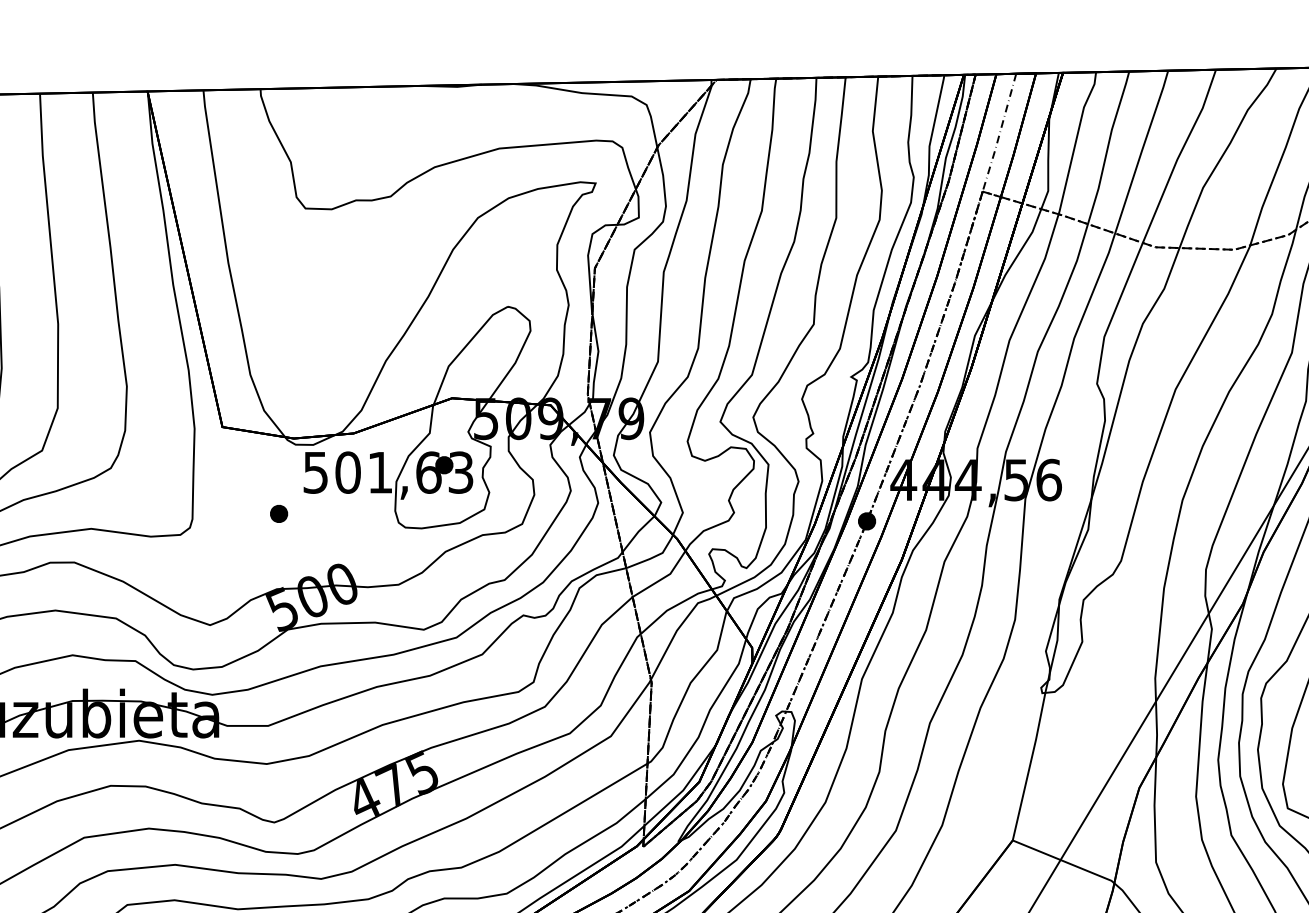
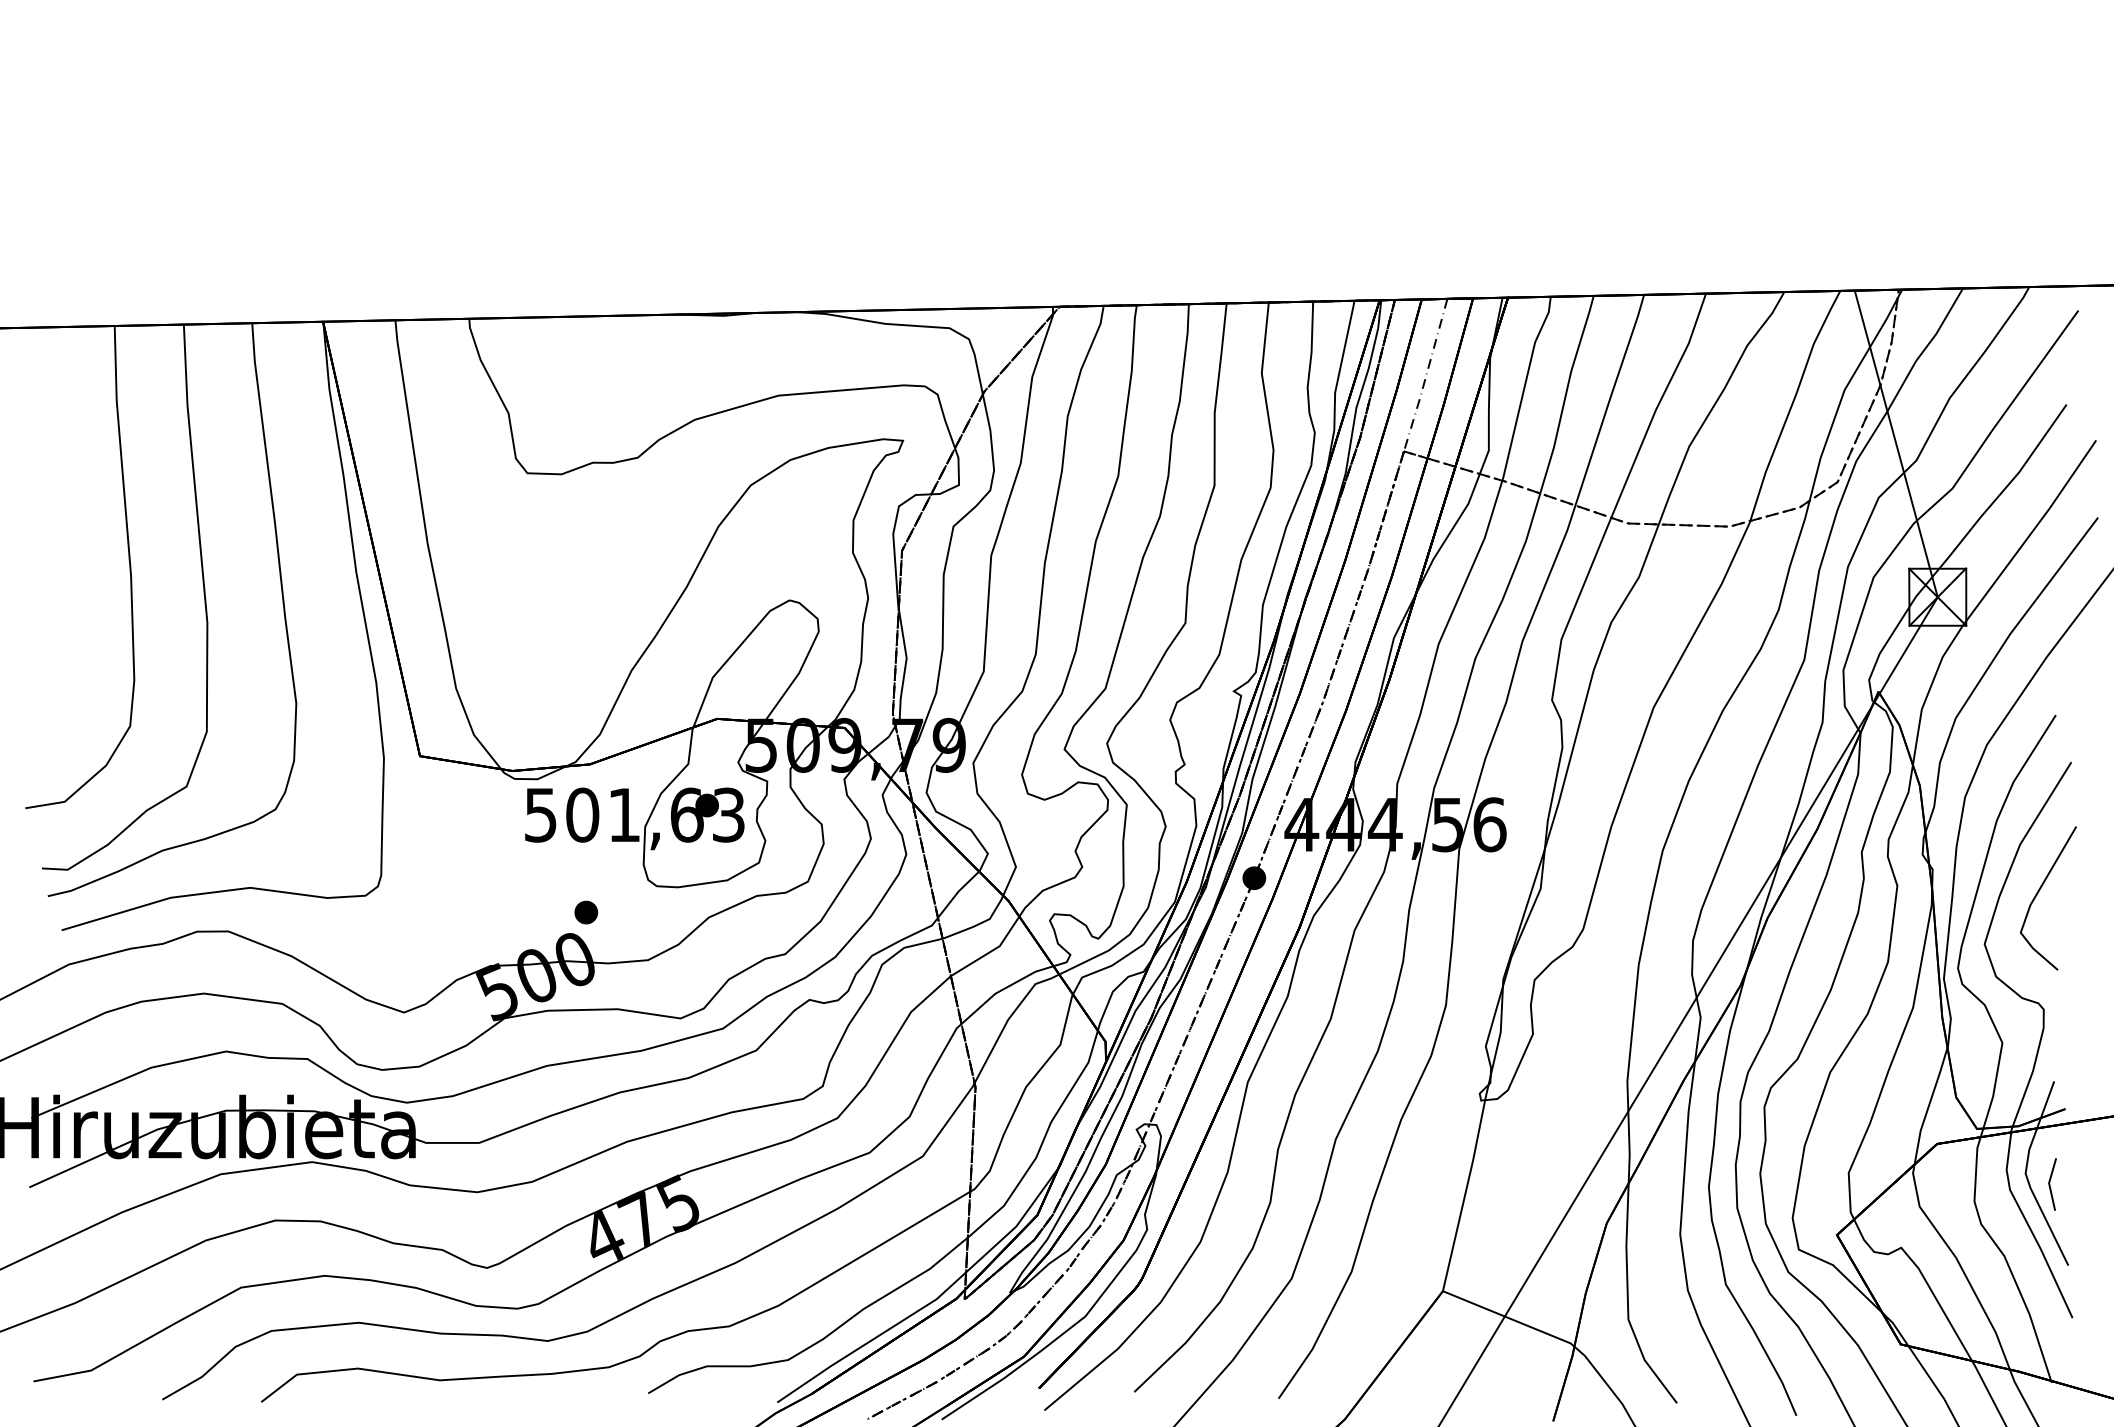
part: (279, 513) -> (586, 912), moved

